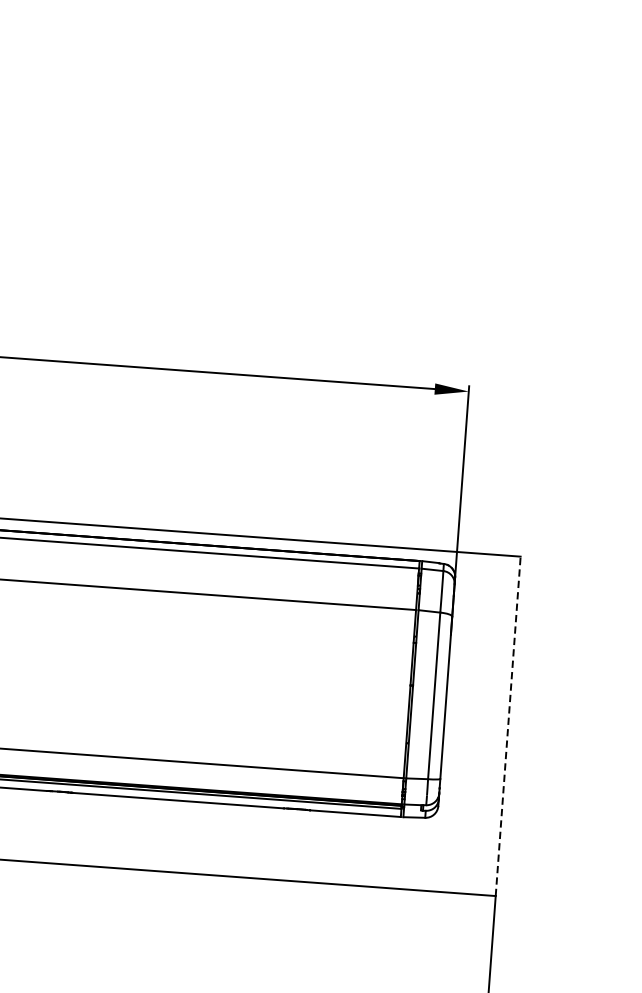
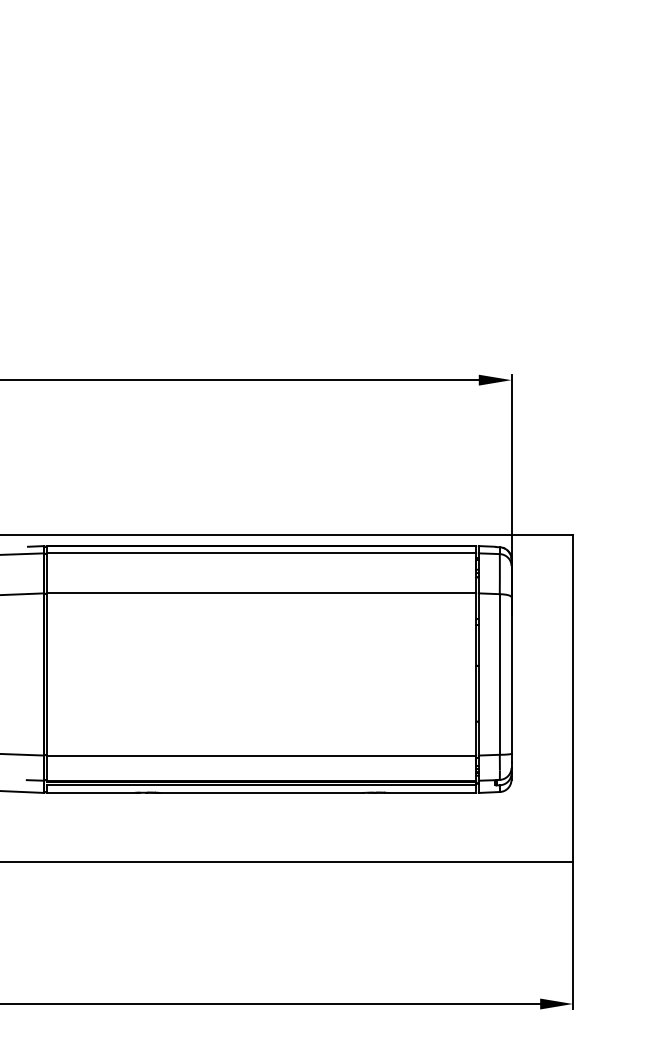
line: (507, 726) -> (572, 698), dashed -> solid

